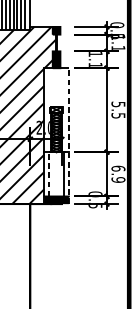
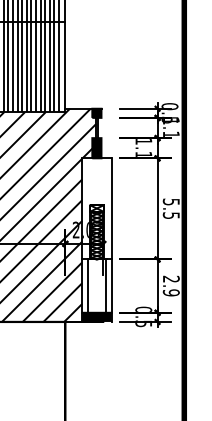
line: (68, 136) -> (111, 240), dashed -> solid
text: (117, 168) -> (170, 278), 6.9 -> 2.9
line: (48, 174) -> (87, 286), dashed -> solid

